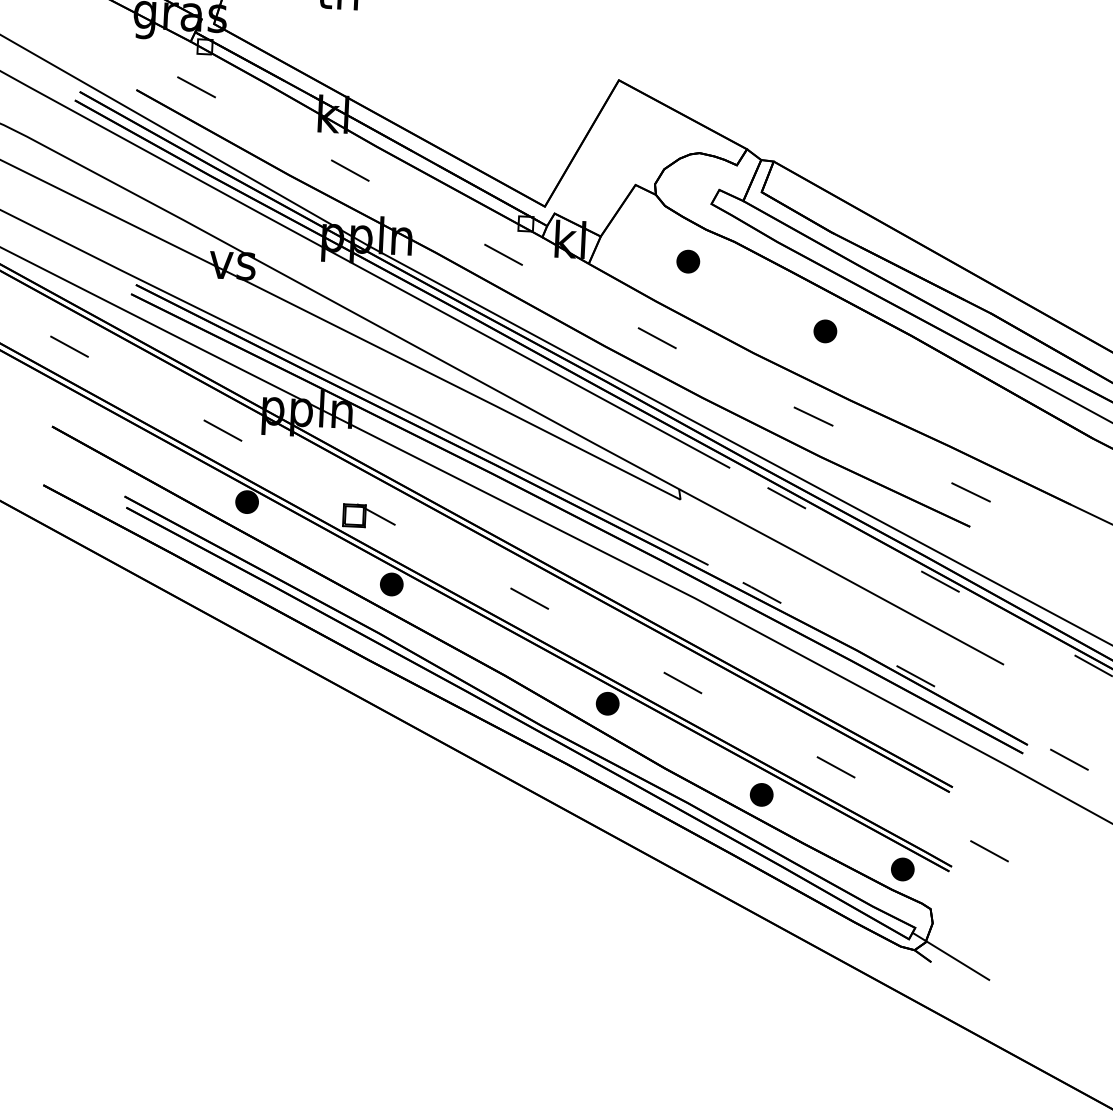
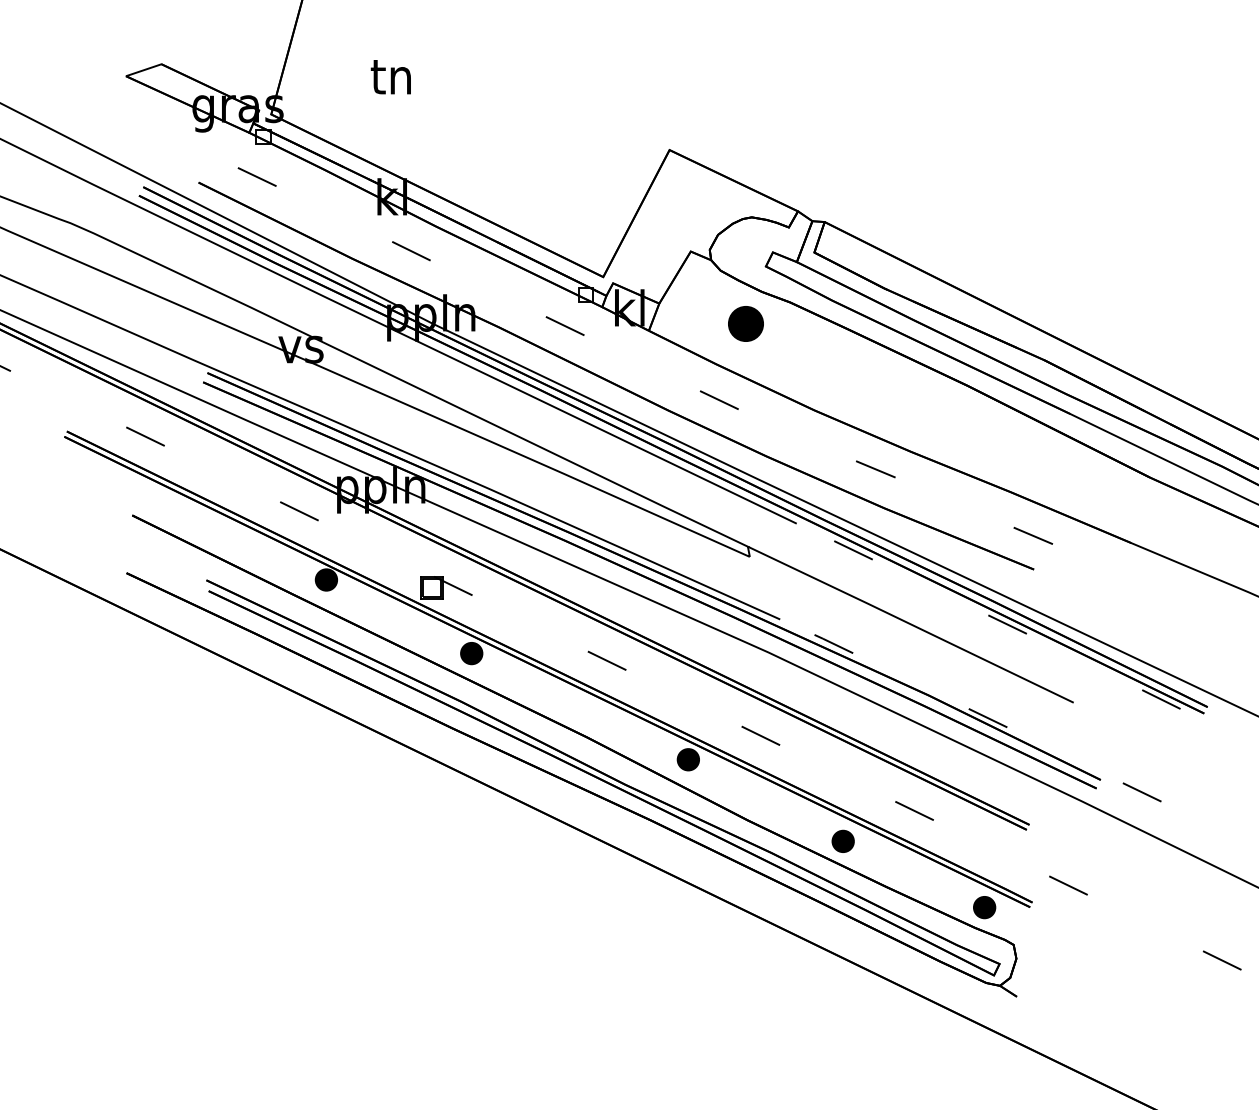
part: (687, 261) -> (745, 323), size x1.6
part: (824, 331) -> (882, 385), removed
line: (950, 956) -> (1035, 990), removed

